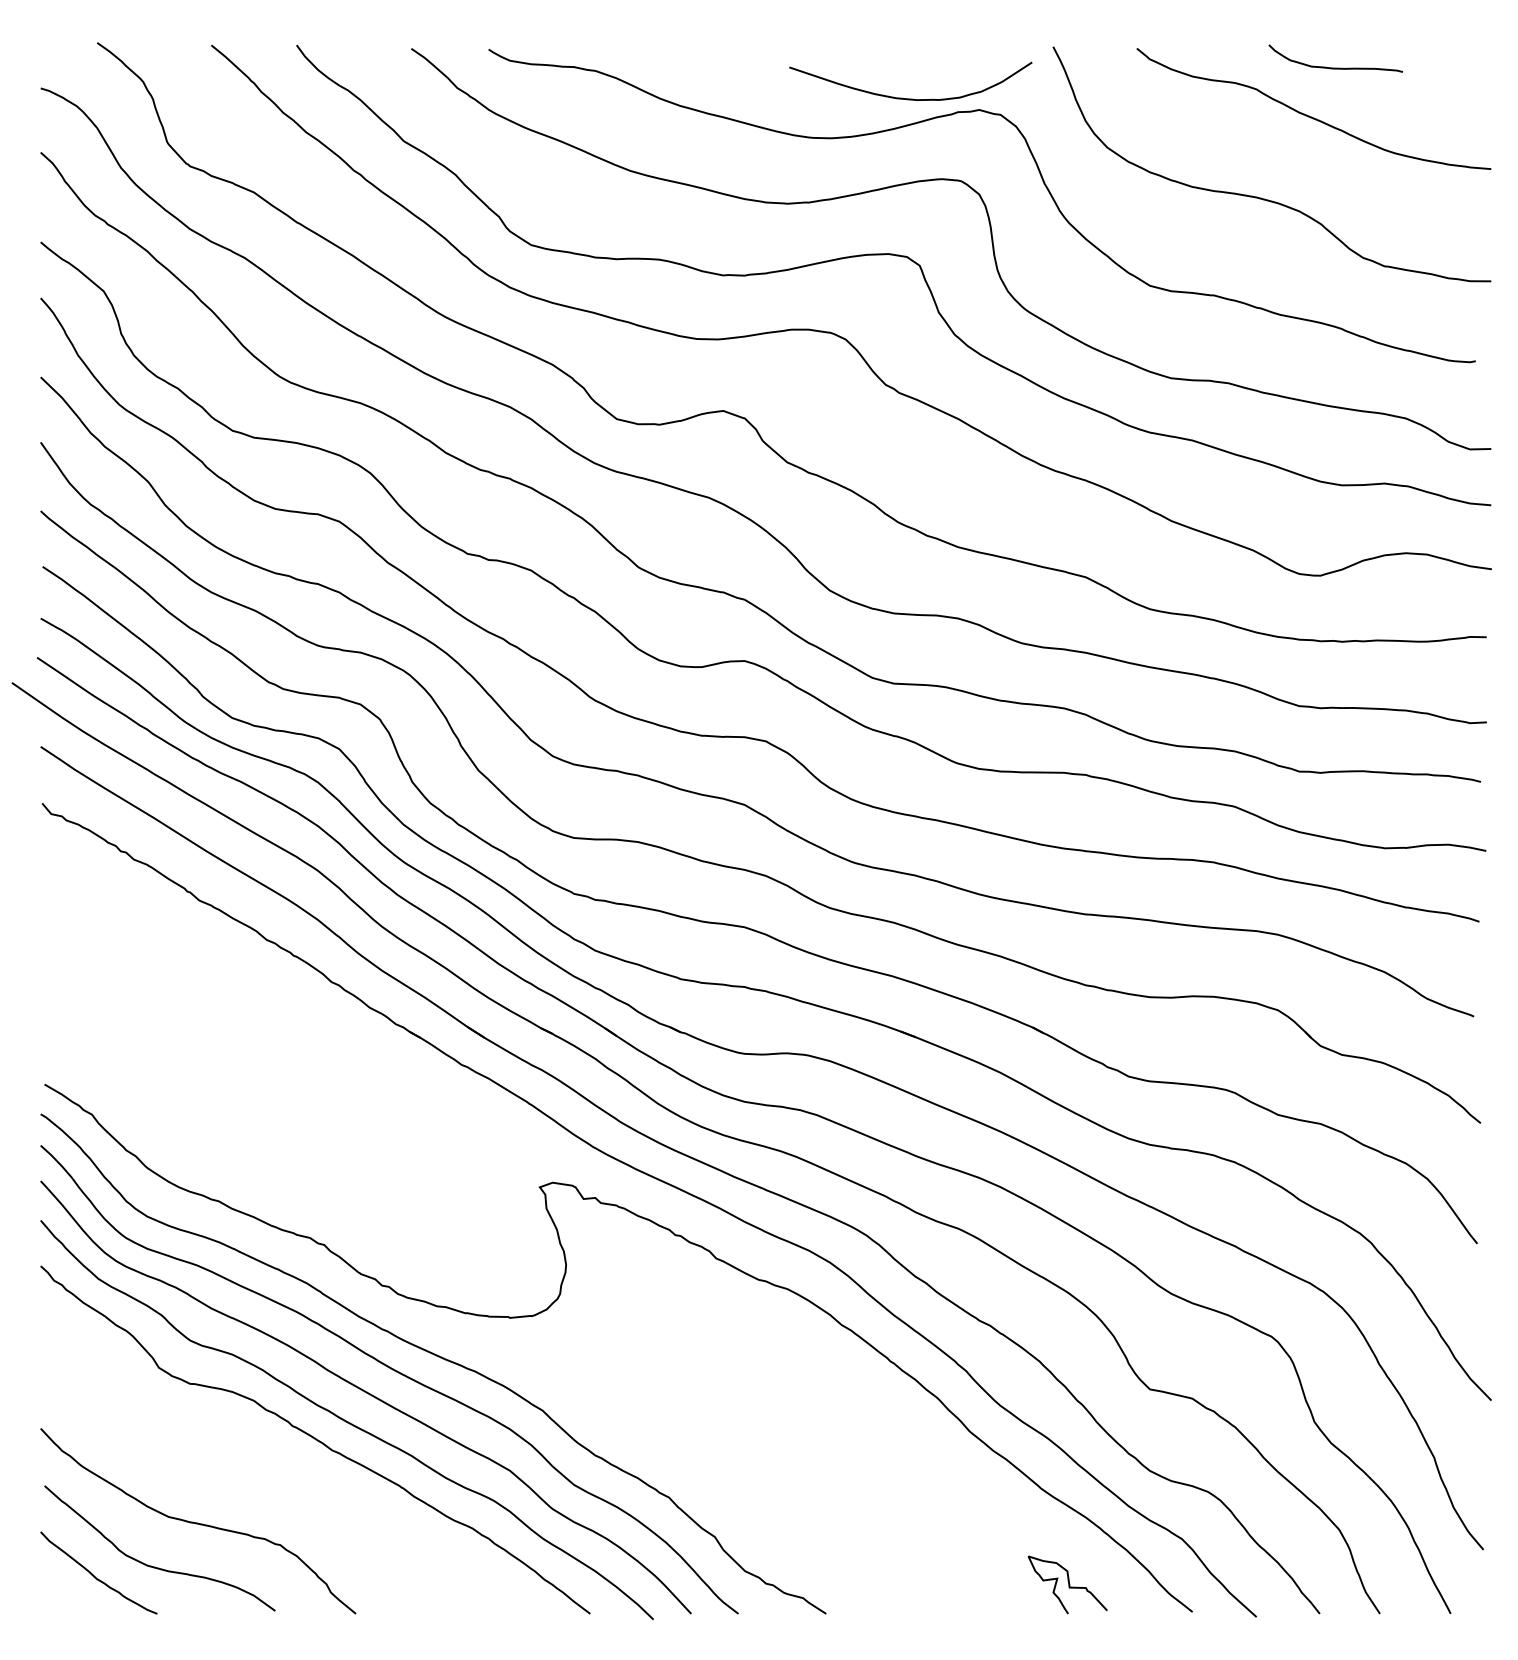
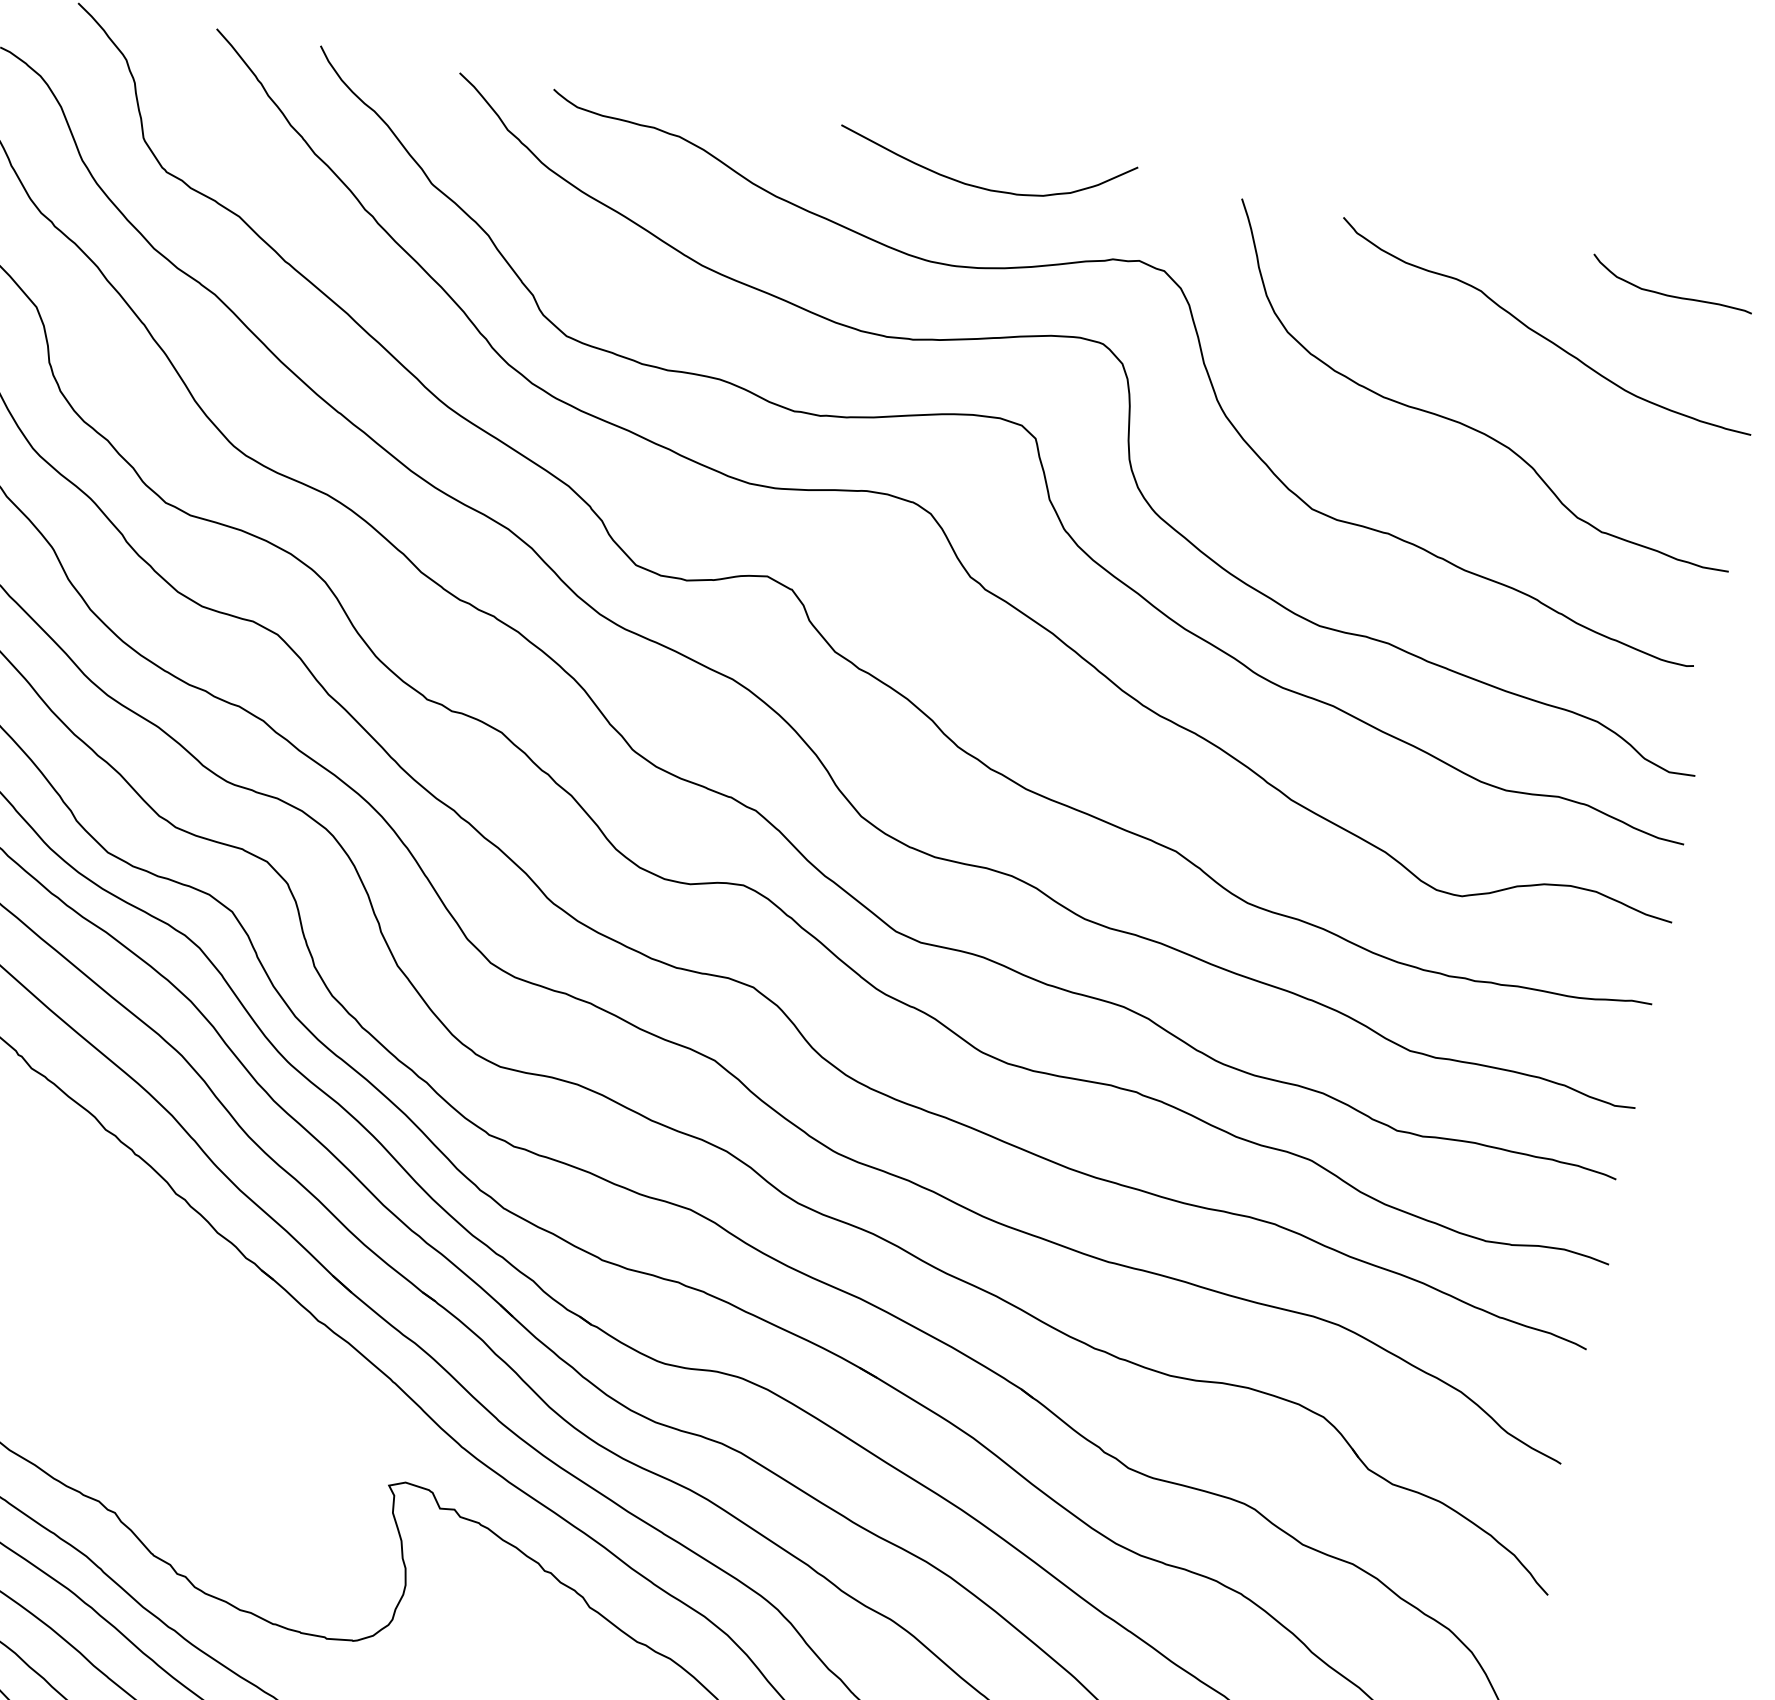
curve: (1335, 67) -> (1670, 294), moved
curve: (910, 98) -> (982, 187), moved

